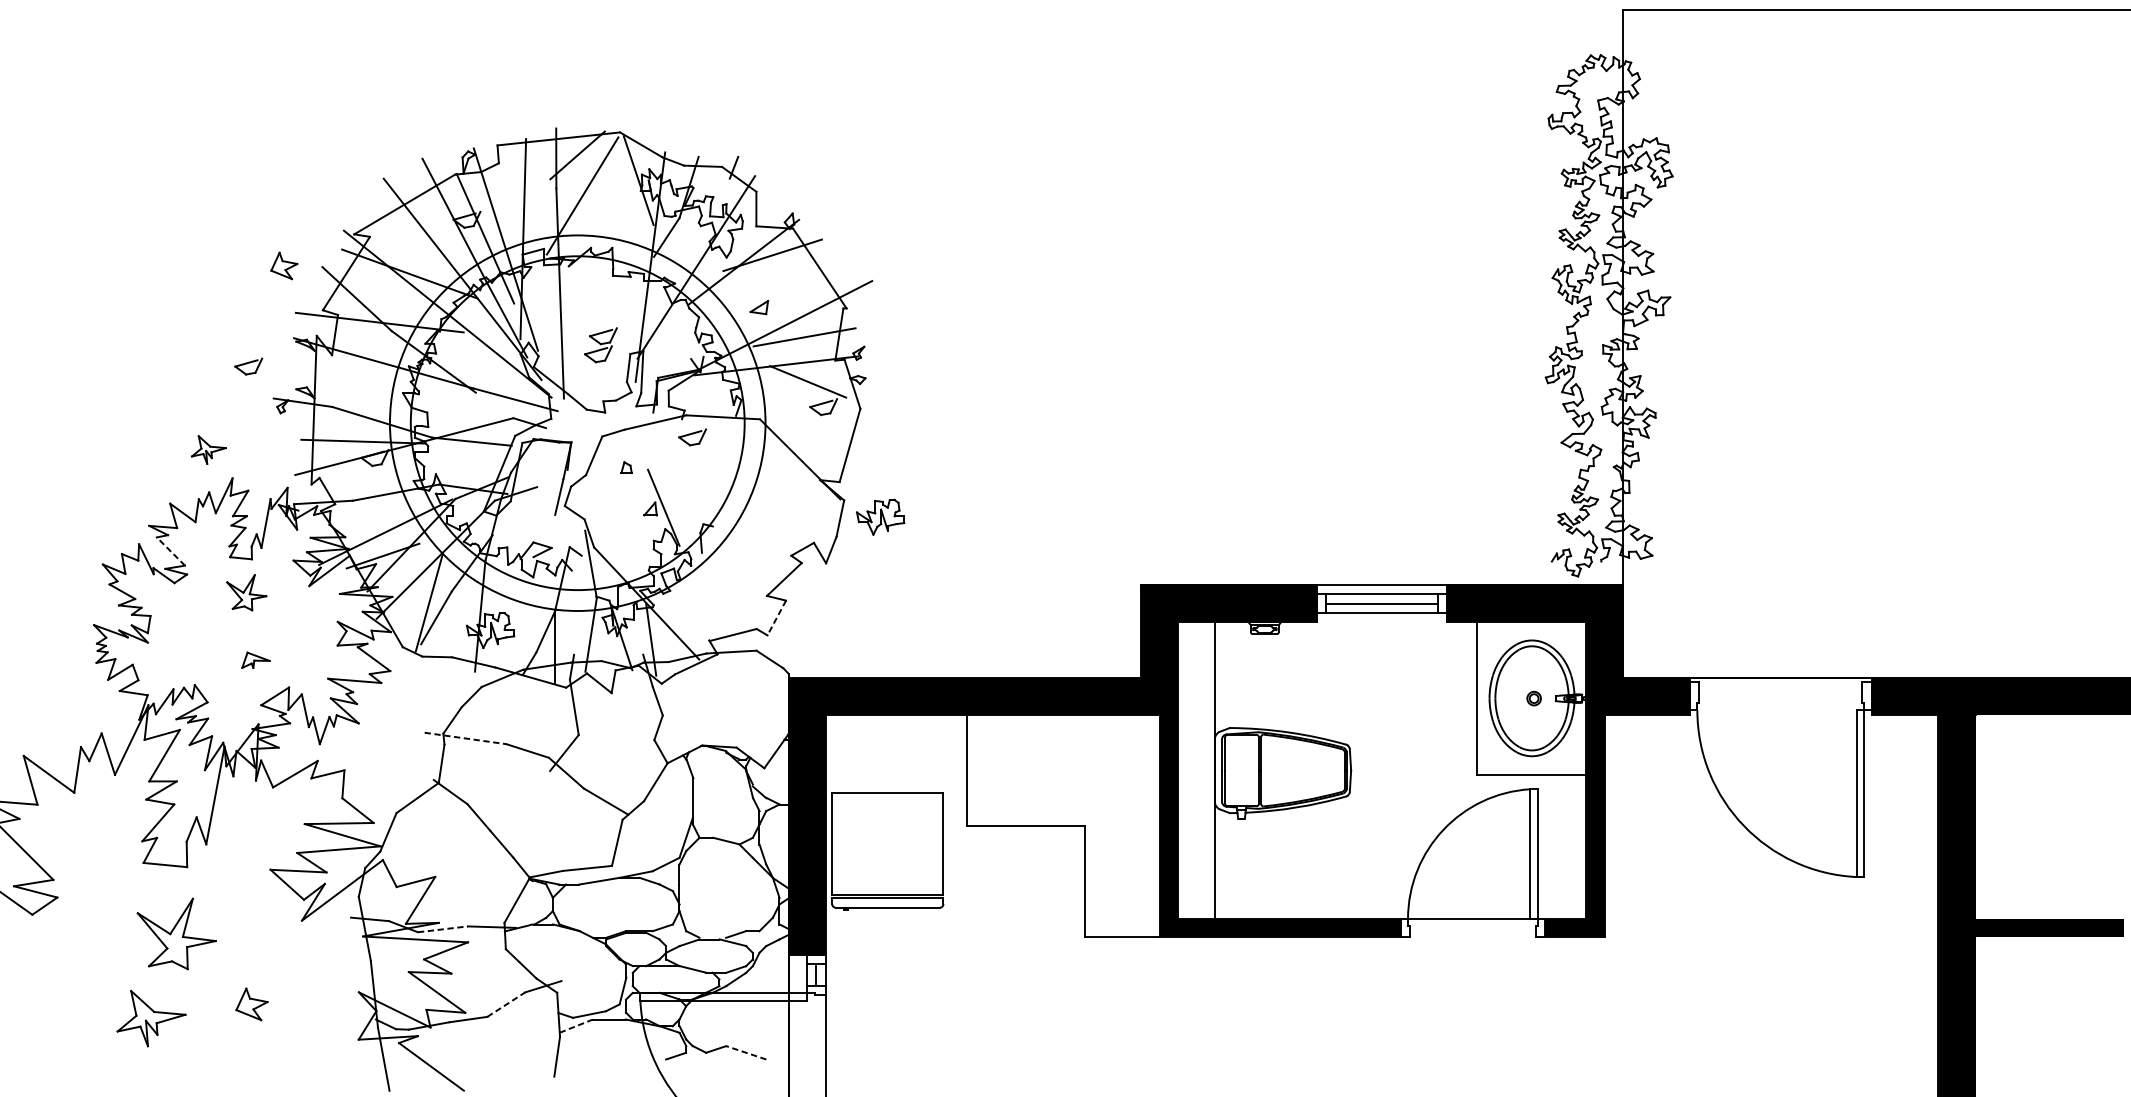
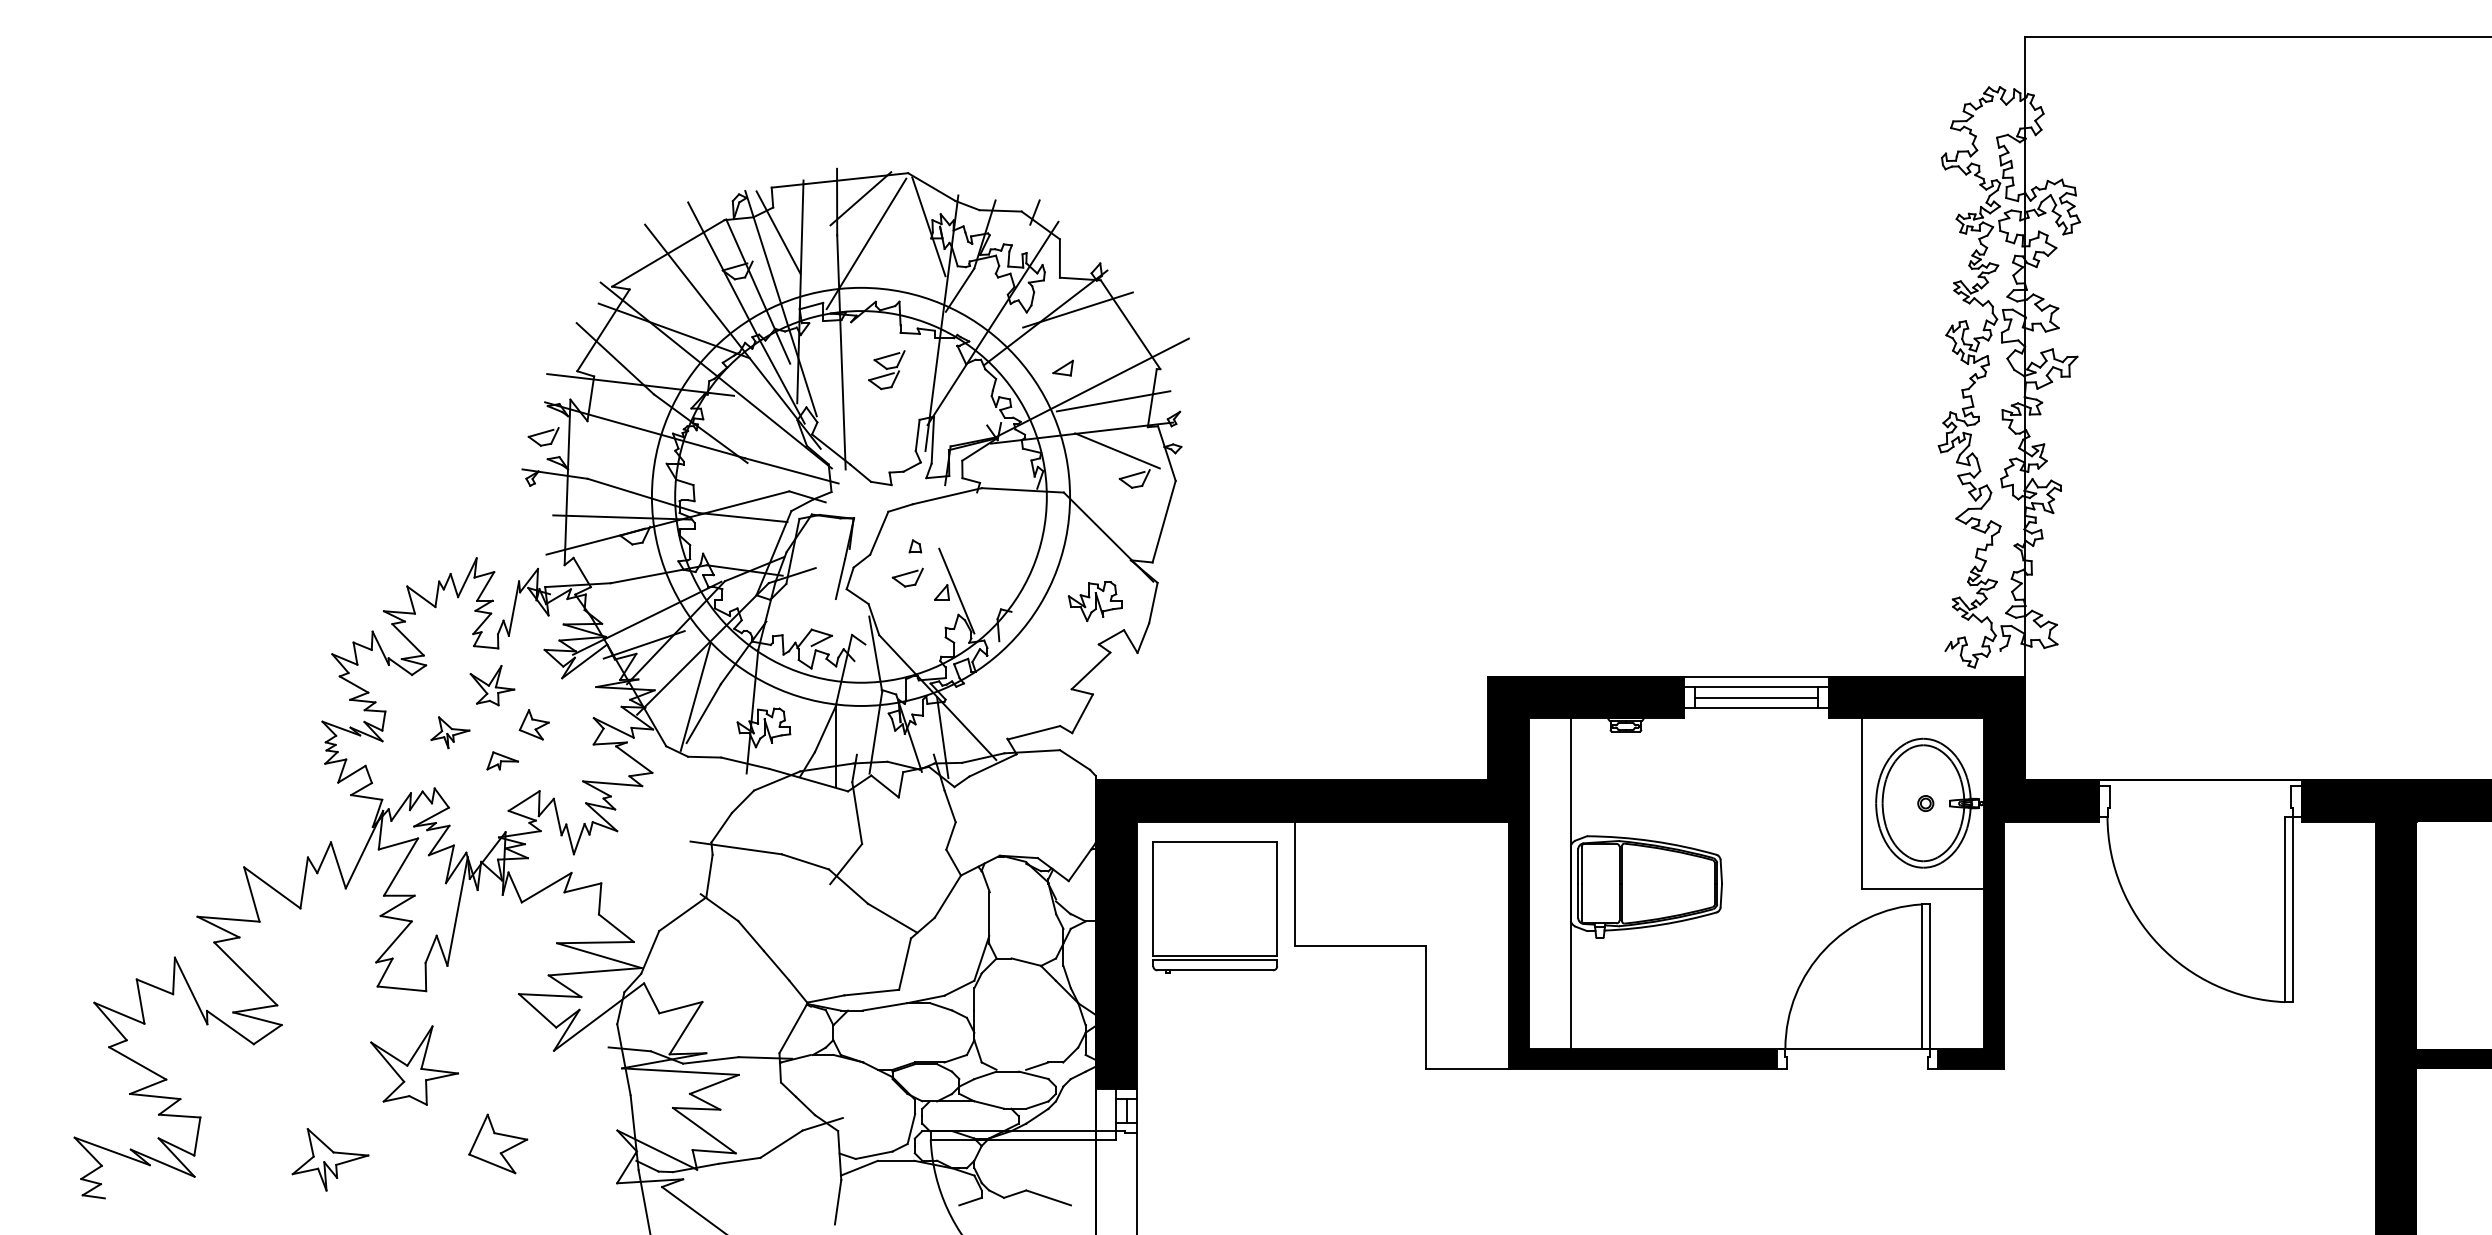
line: (503, 185) -> (778, 232), added
part: (283, 265) -> (533, 724), moved
part: (600, 345) -> (886, 370), moved
part: (248, 366) -> (543, 436), moved
part: (692, 437) -> (907, 577), moved
part: (209, 449) -> (450, 732), moved
part: (879, 517) -> (1094, 601), moved
line: (170, 551) -> (407, 639), dashed -> solid
line: (776, 617) -> (1082, 713), dashed -> solid
line: (465, 738) -> (736, 848), dashed -> solid
part: (887, 851) -> (1214, 907), moved
line: (443, 929) -> (711, 1060), dashed -> solid
part: (252, 1003) -> (498, 1143), size x1.67
line: (506, 1003) -> (781, 1143), dashed -> solid
part: (151, 1018) -> (330, 1159), moved
line: (576, 1026) -> (859, 1168), dashed -> solid
line: (746, 1052) -> (1048, 1197), dashed -> solid

